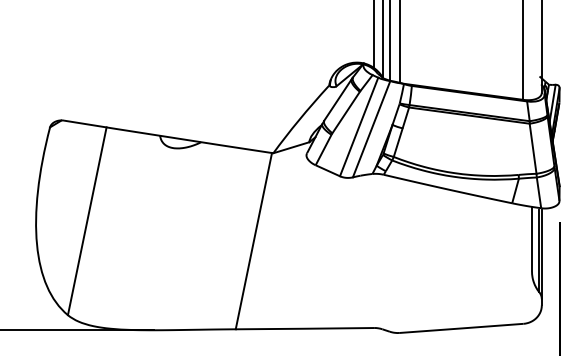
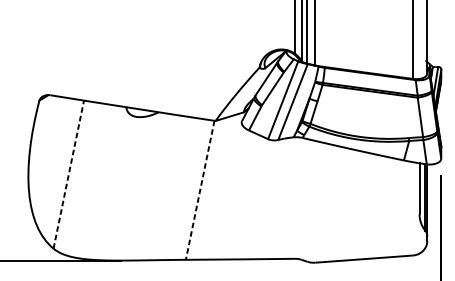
line: (87, 221) -> (68, 174), solid -> dashed
line: (253, 241) -> (199, 190), solid -> dashed

